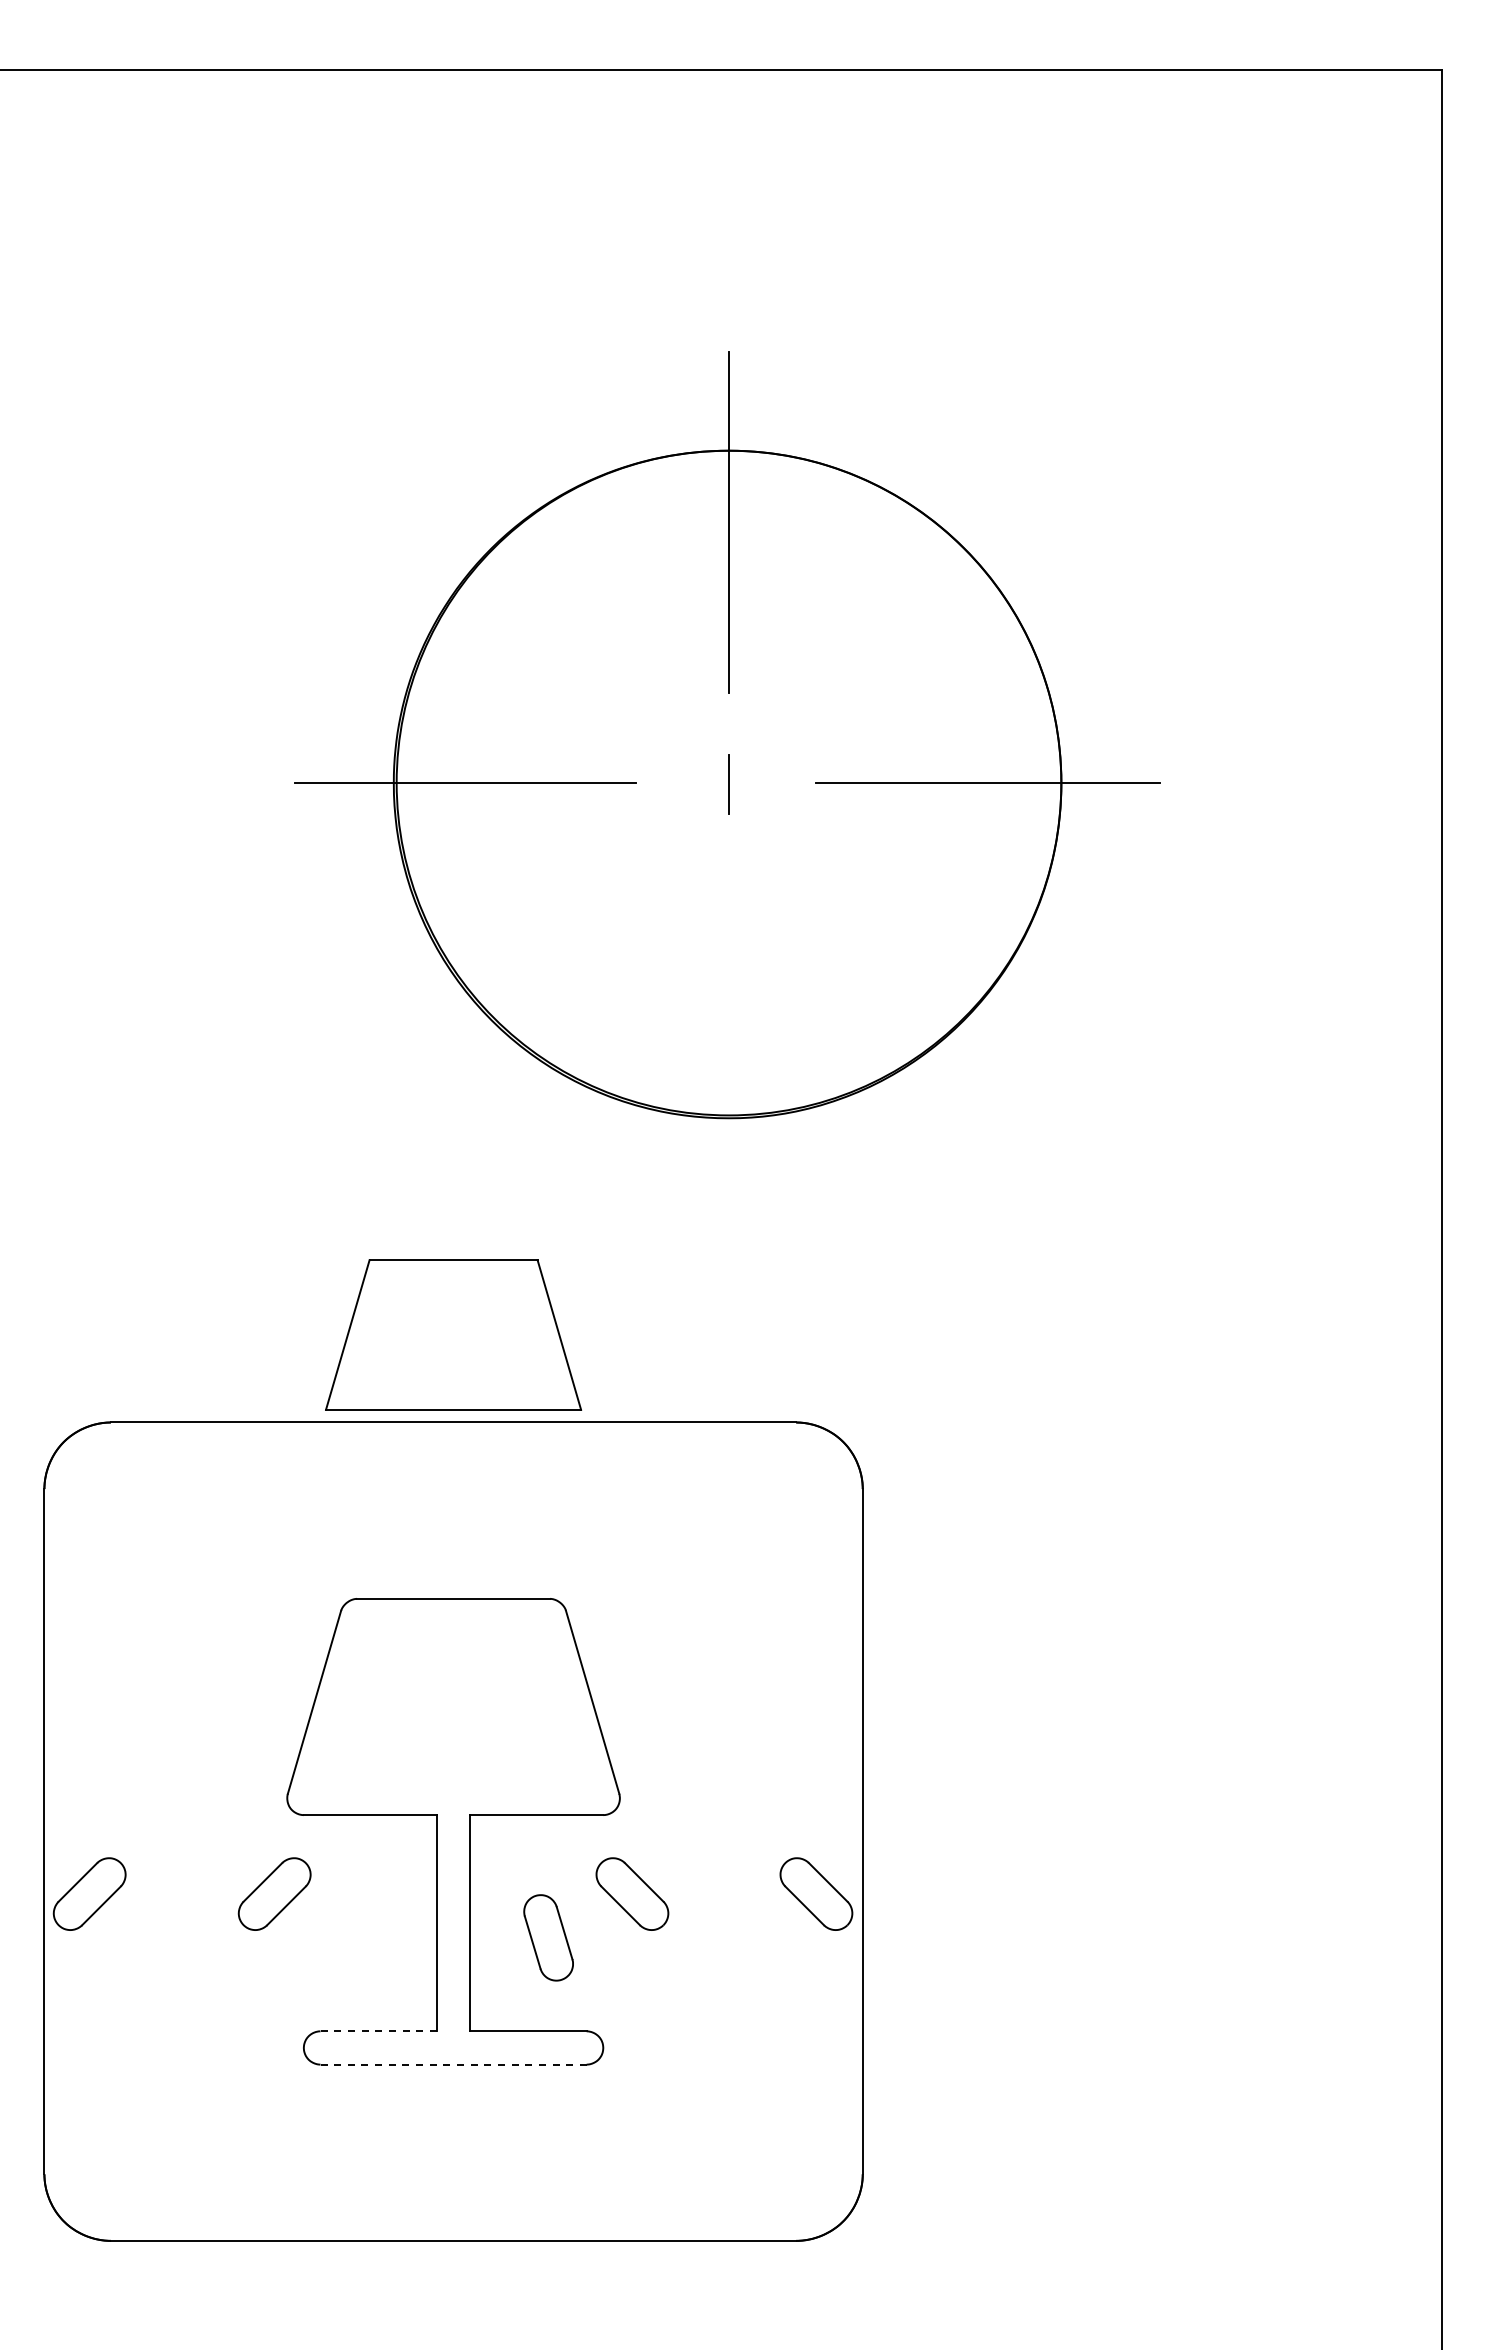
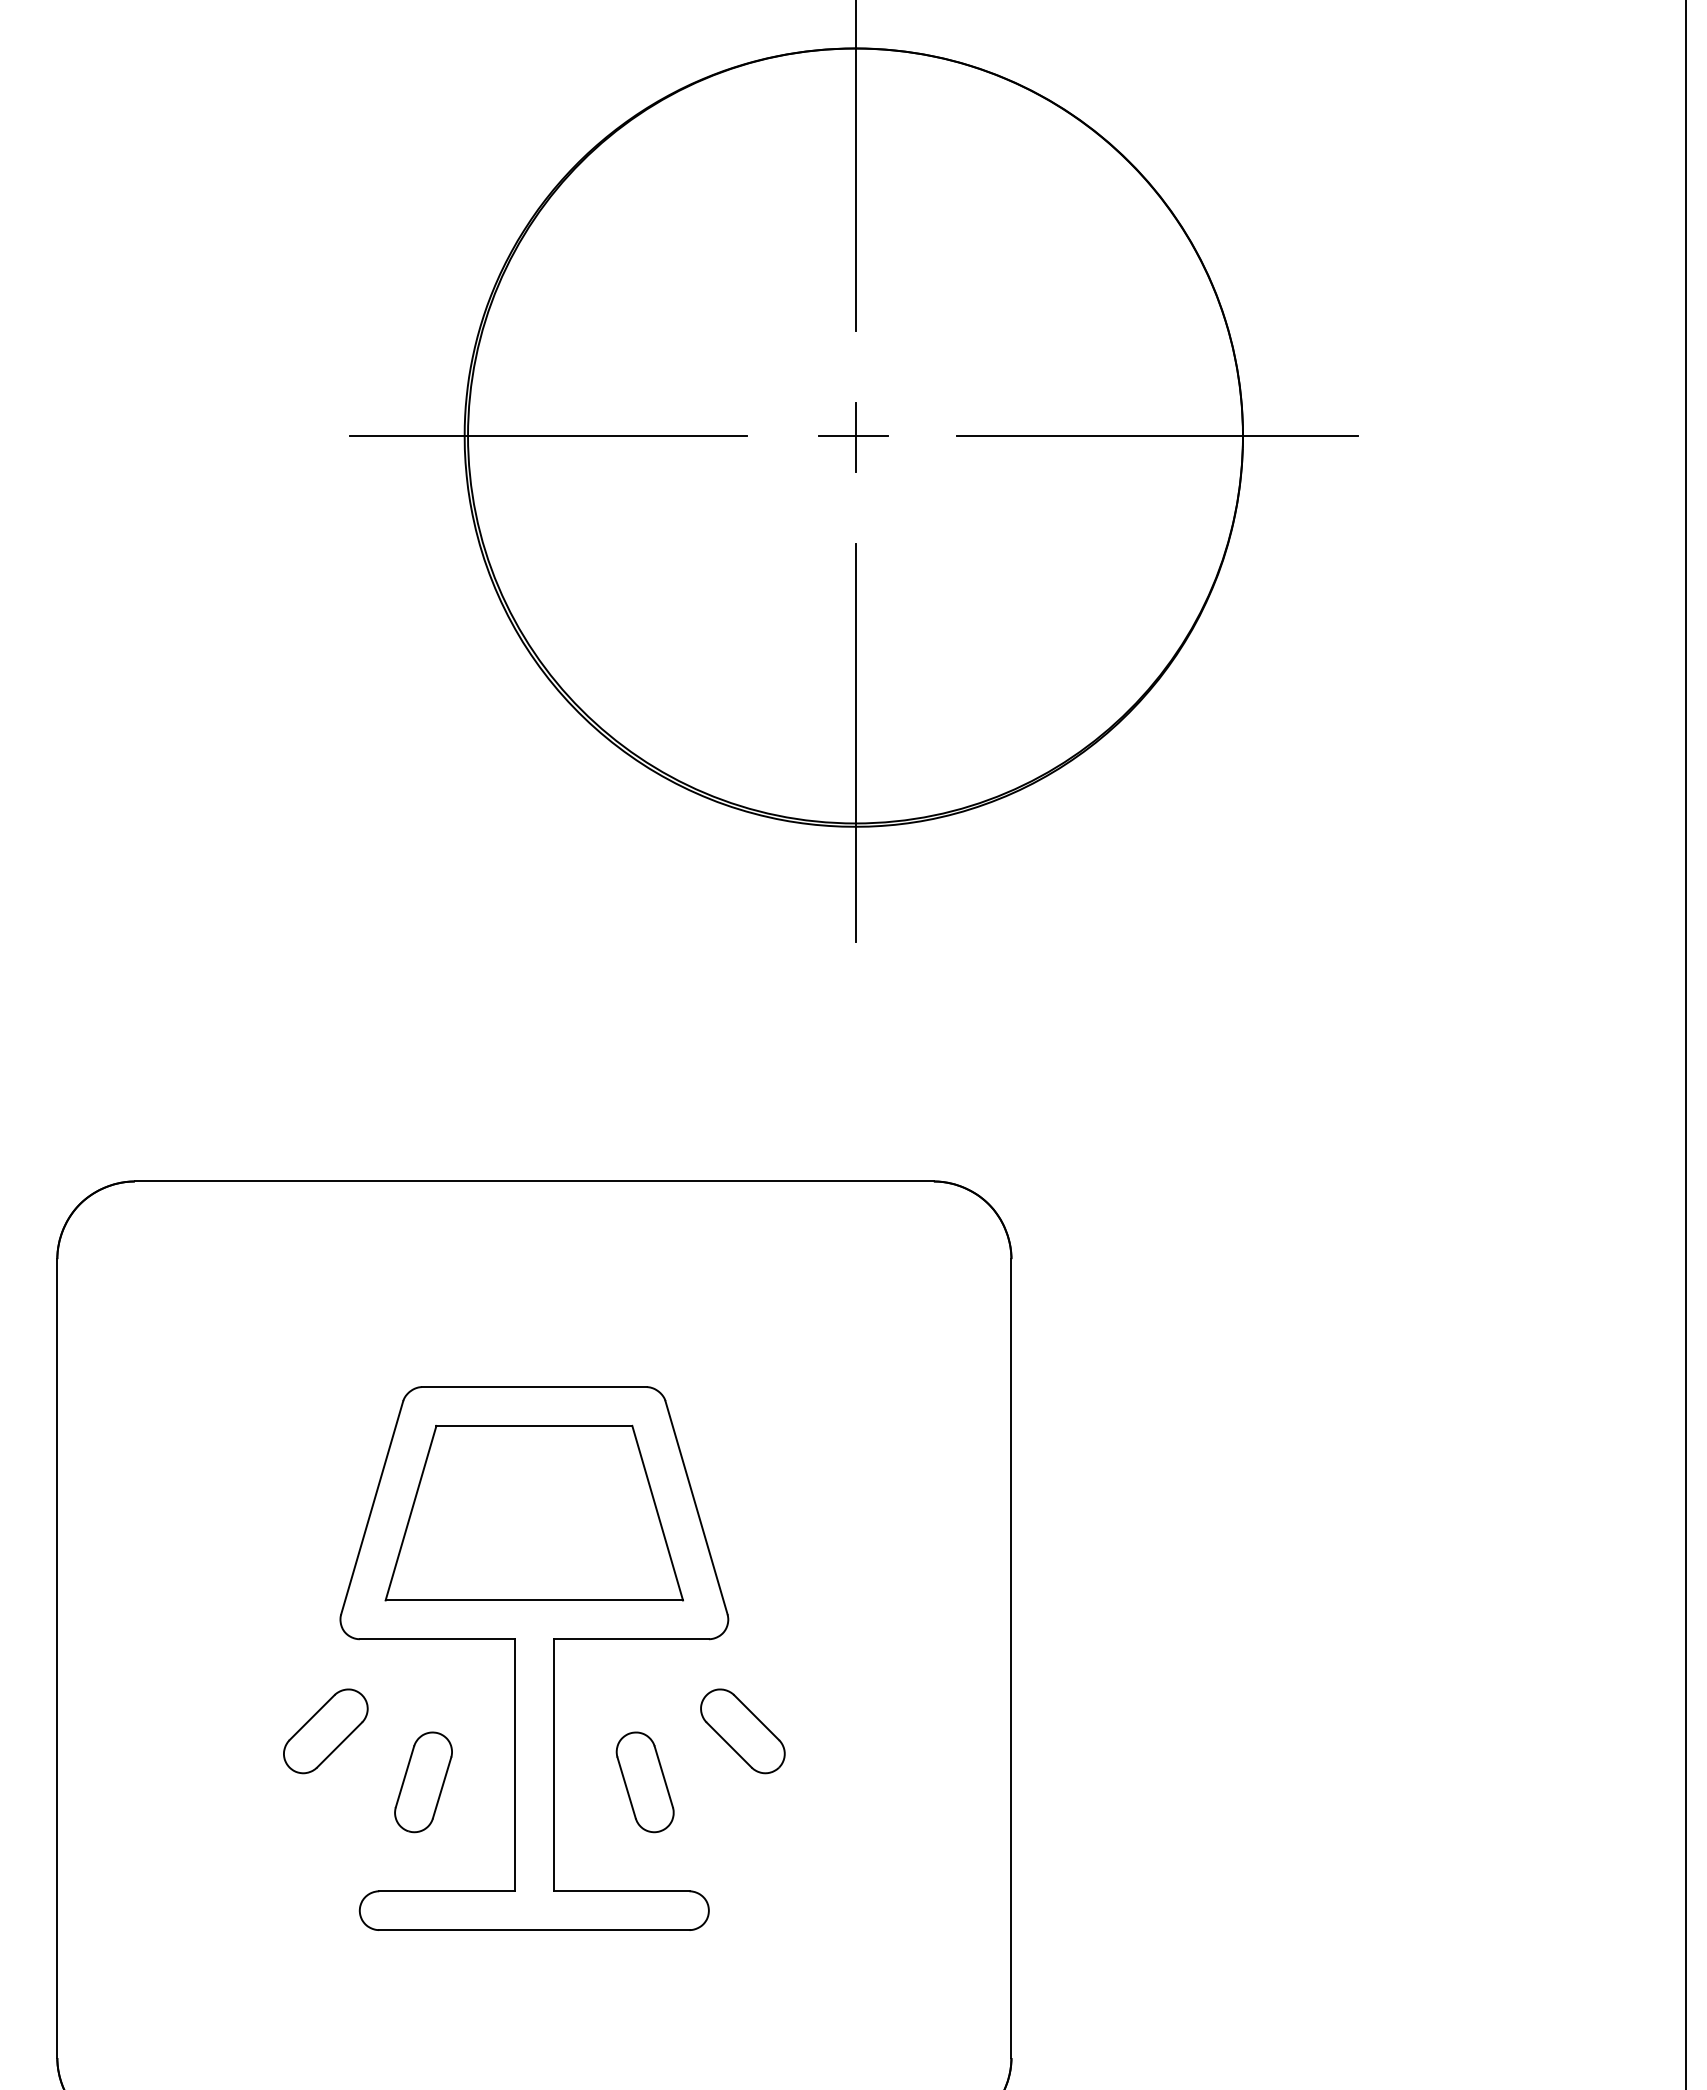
line: (727, 783) -> (853, 436), added
line: (729, 1046) -> (856, 743), added
part: (453, 1334) -> (534, 1512), moved
part: (89, 1893) -> (109, 1730), removed
part: (816, 1893) -> (957, 1730), removed
part: (358, 1937) -> (423, 1781), added
line: (378, 2031) -> (446, 1891), dashed -> solid
line: (454, 2064) -> (535, 1929), dashed -> solid

